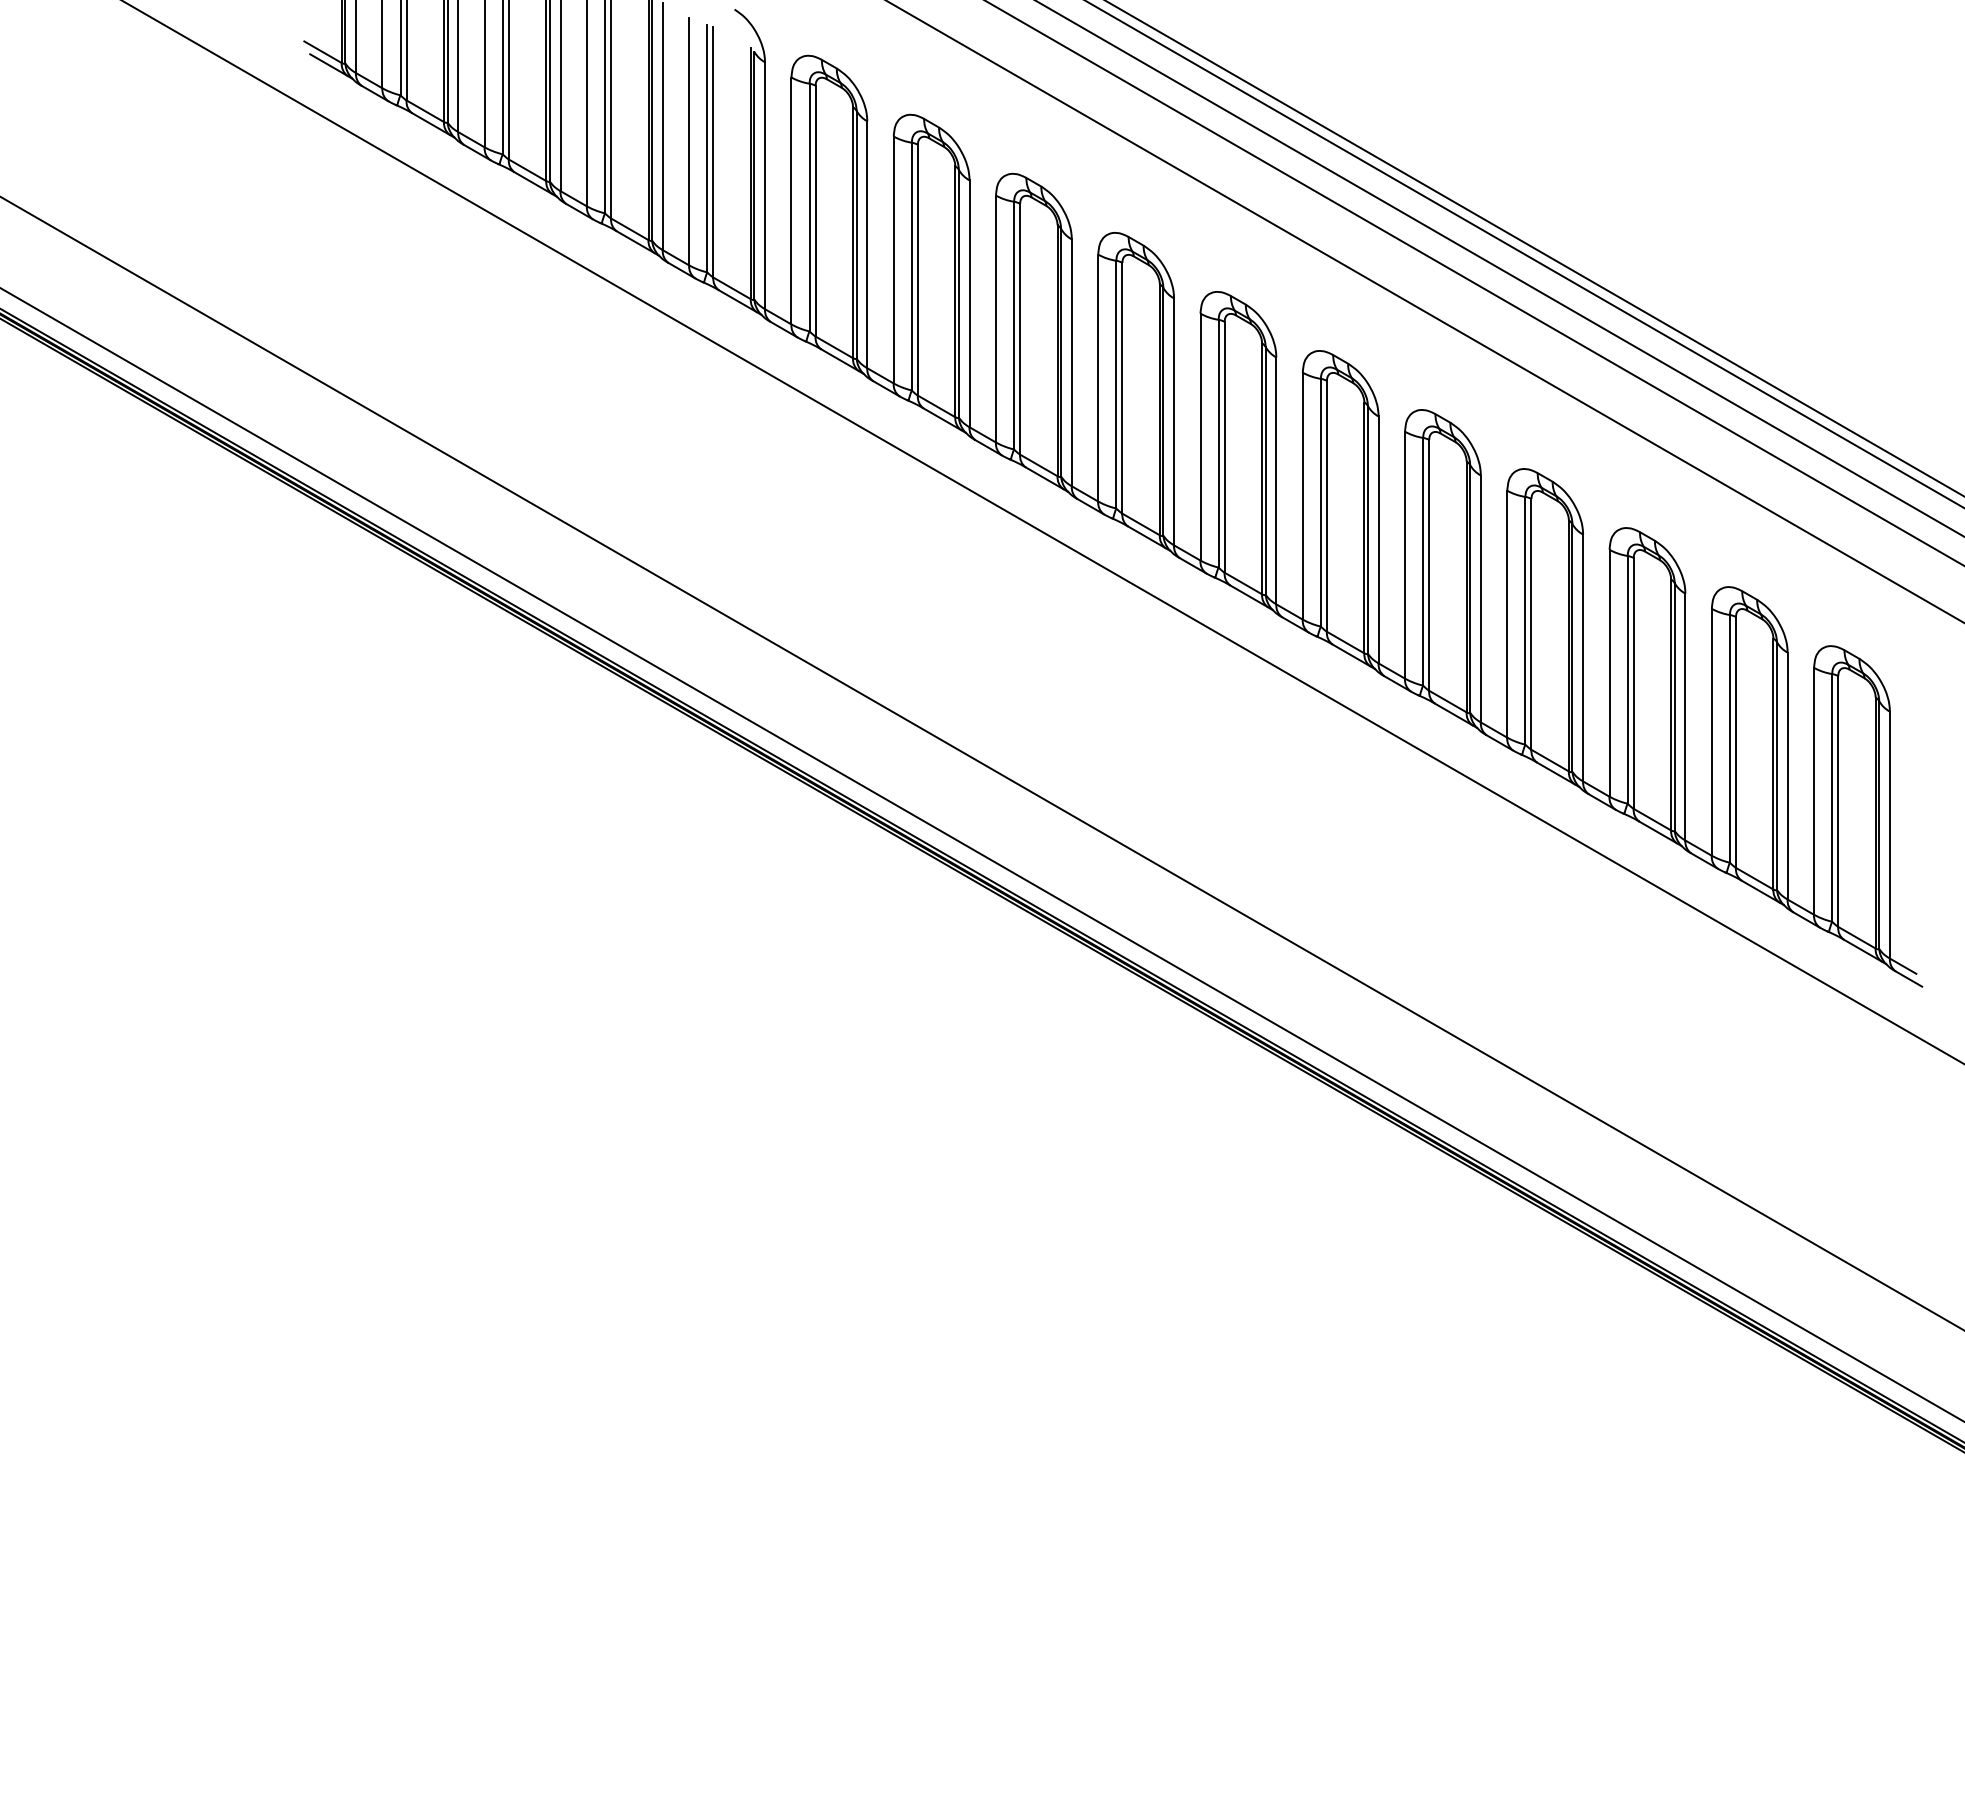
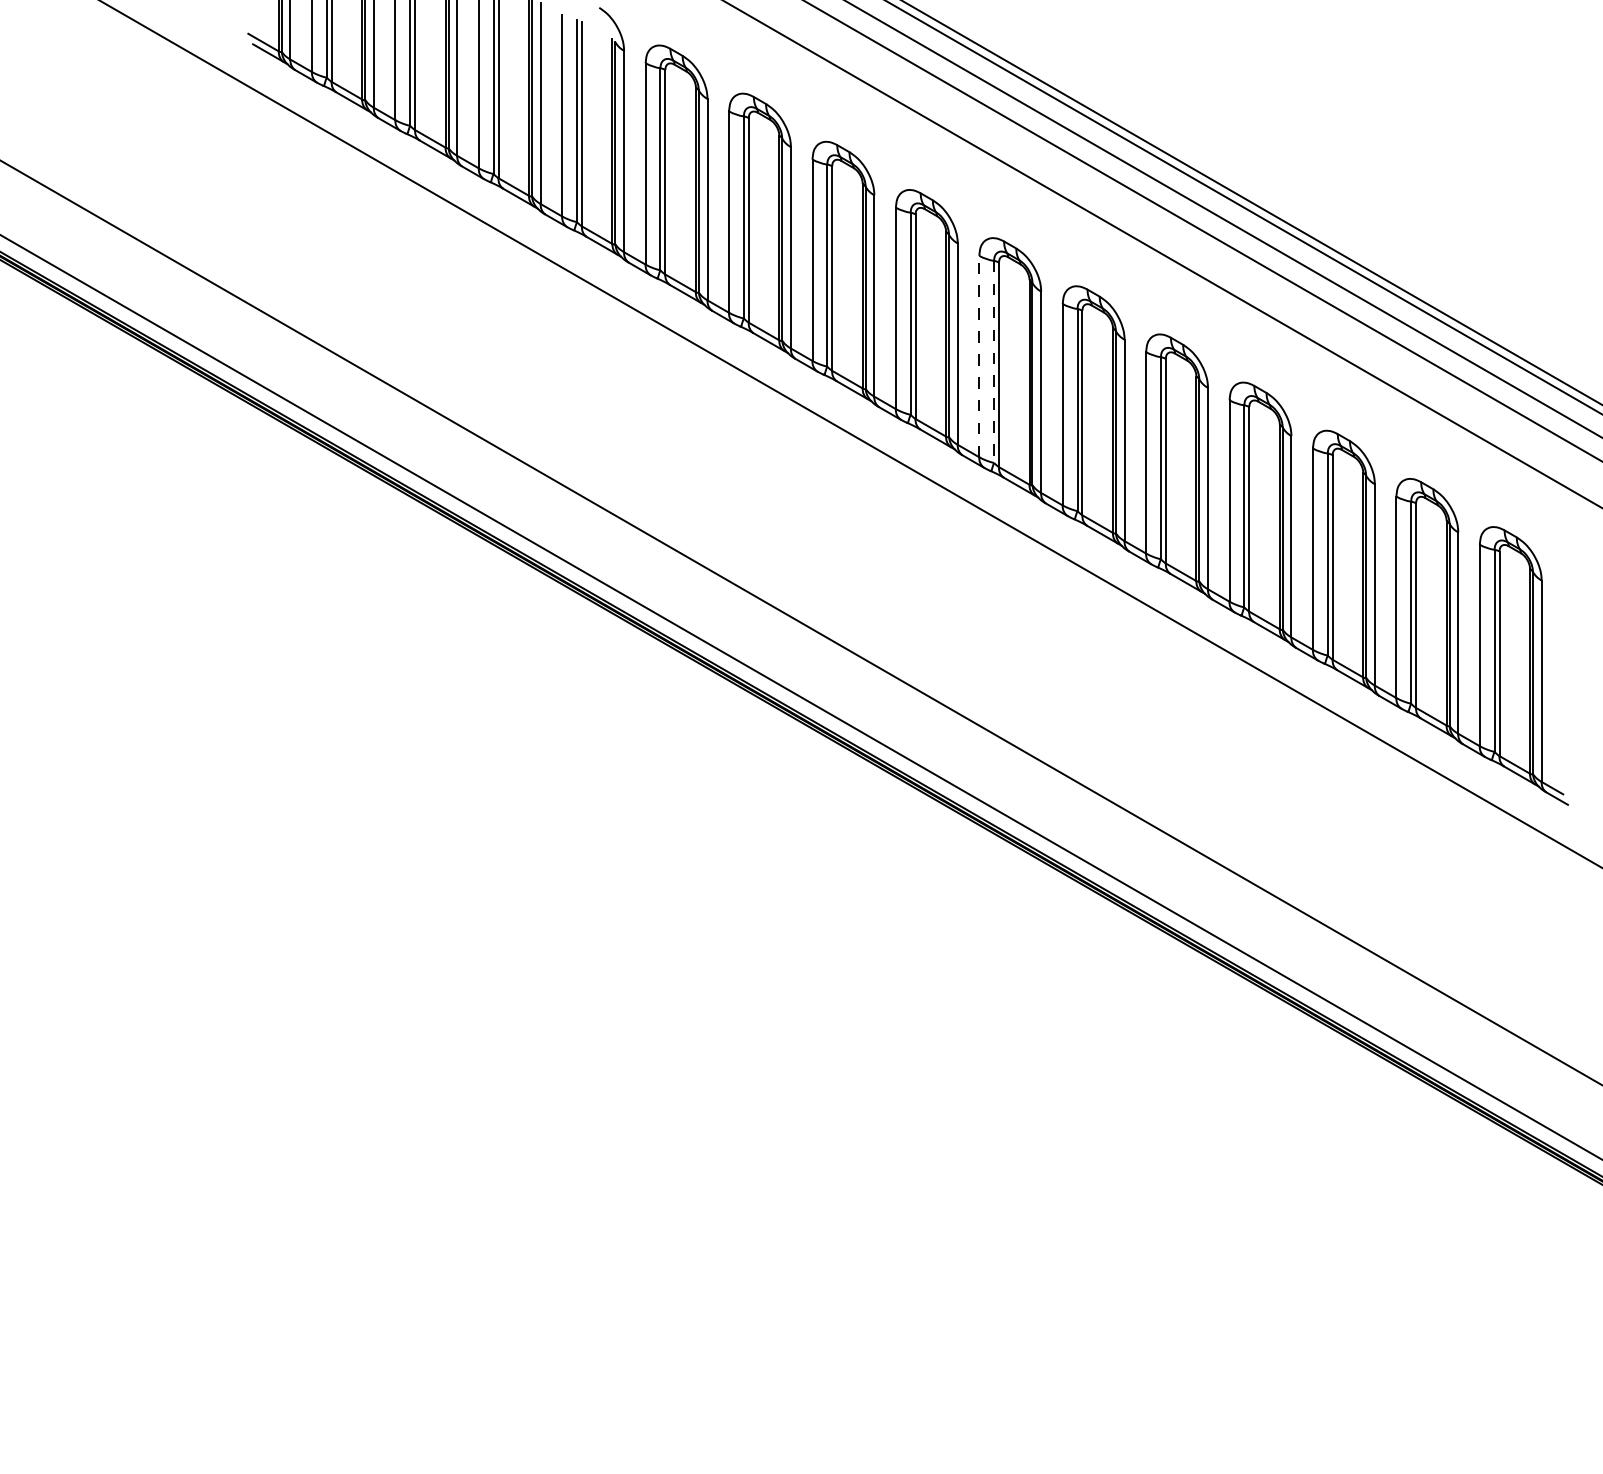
line: (1200, 436) -> (979, 356), solid -> dashed
line: (1218, 443) -> (994, 361), solid -> dashed

